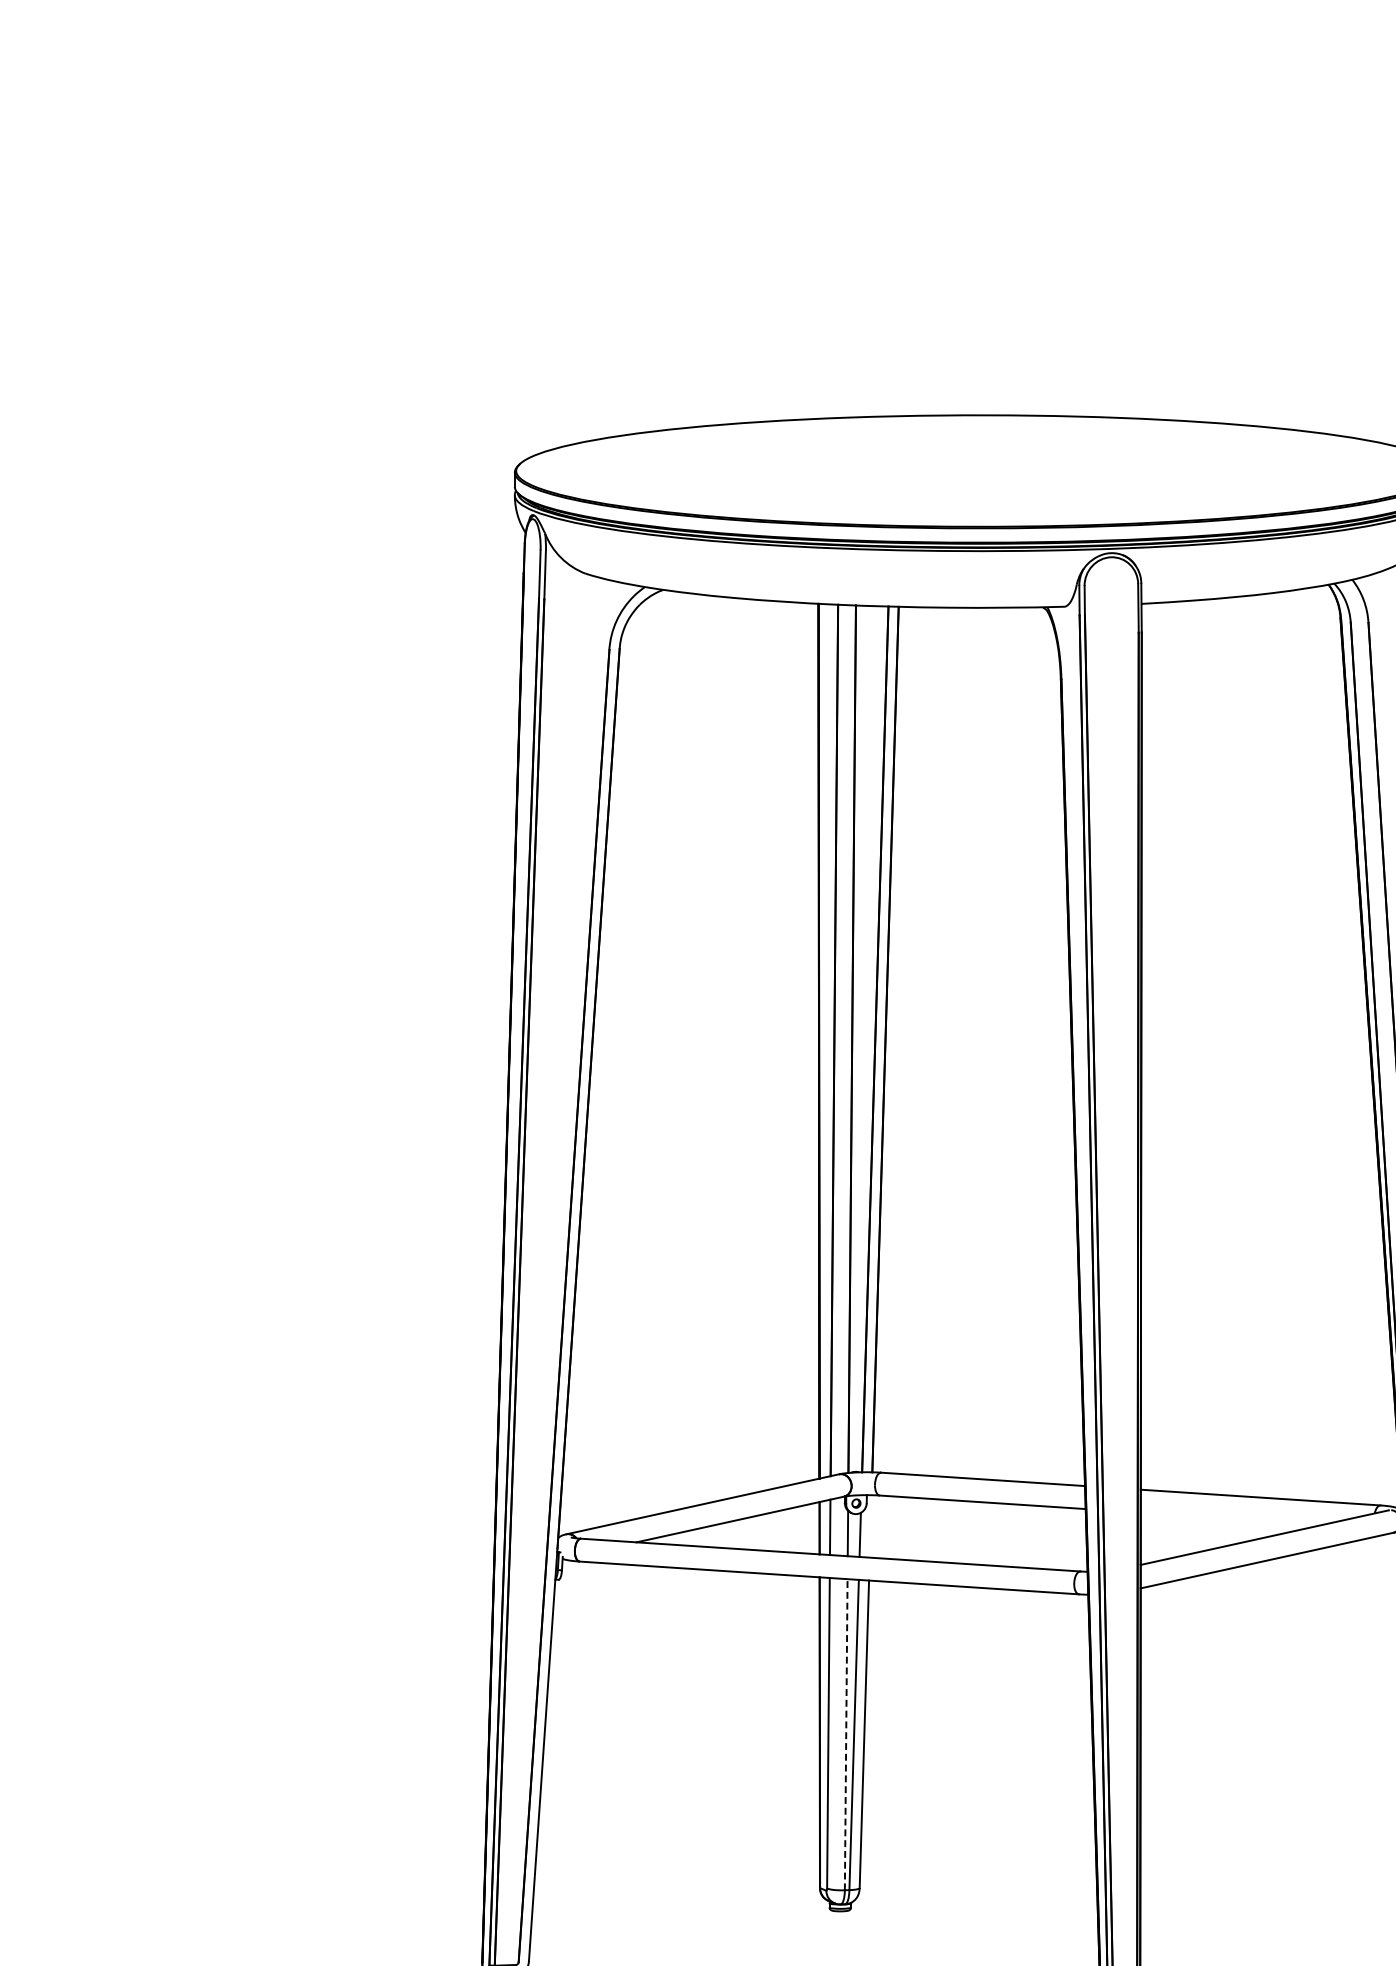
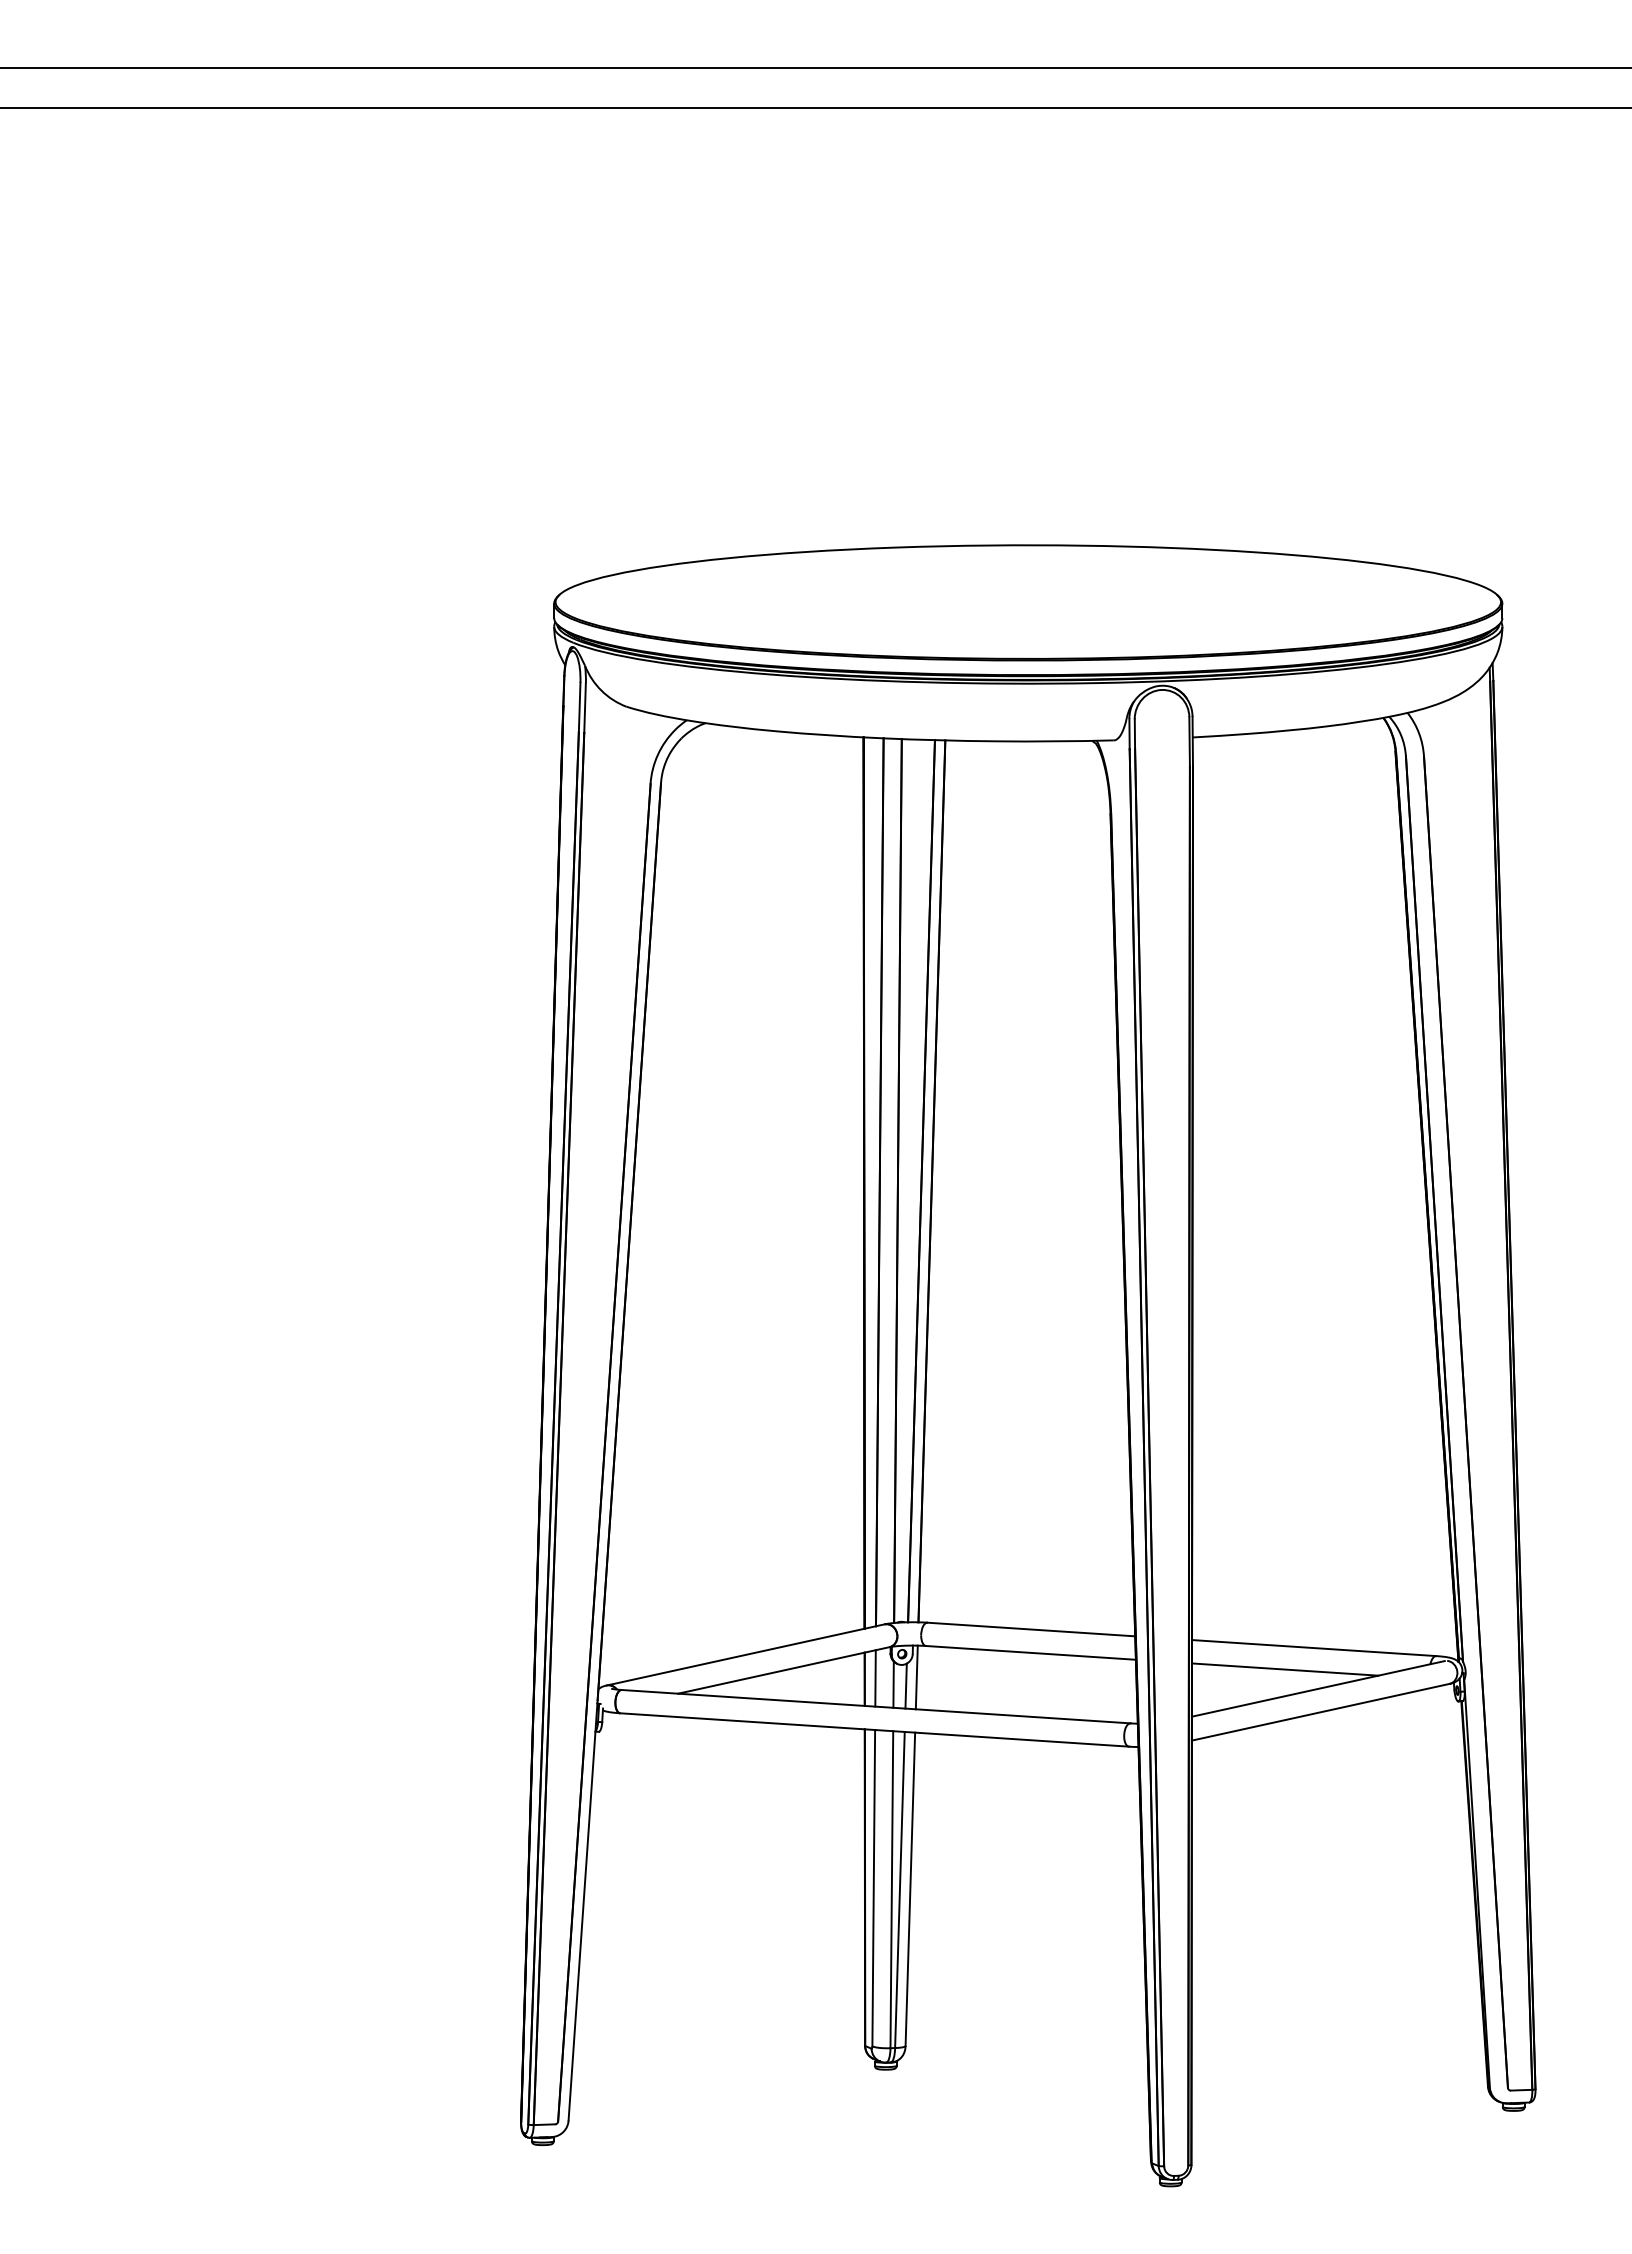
line: (1232, 1518) -> (1285, 1669), added
line: (870, 1526) -> (916, 1677), added
line: (845, 1734) -> (891, 1889), dashed -> solid

